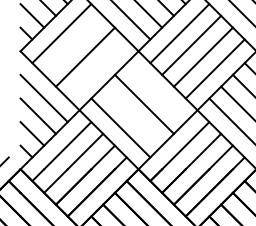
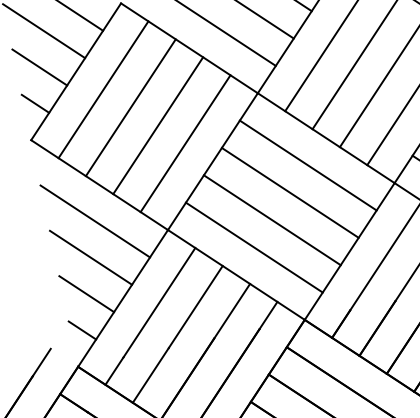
line: (73, 44) -> (130, 106), added
line: (96, 68) -> (183, 143), added
line: (155, 92) -> (306, 165), added
line: (132, 115) -> (271, 218), added

